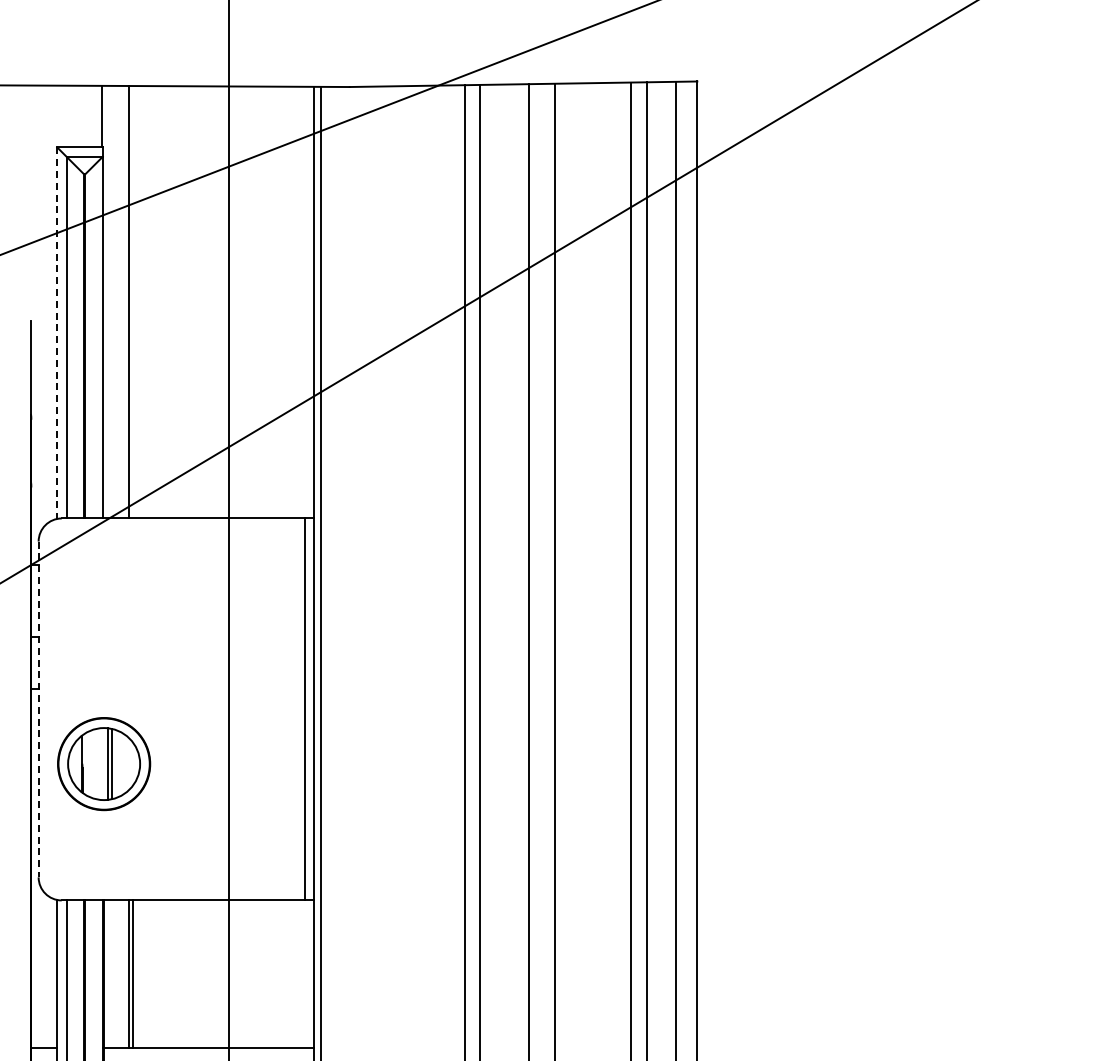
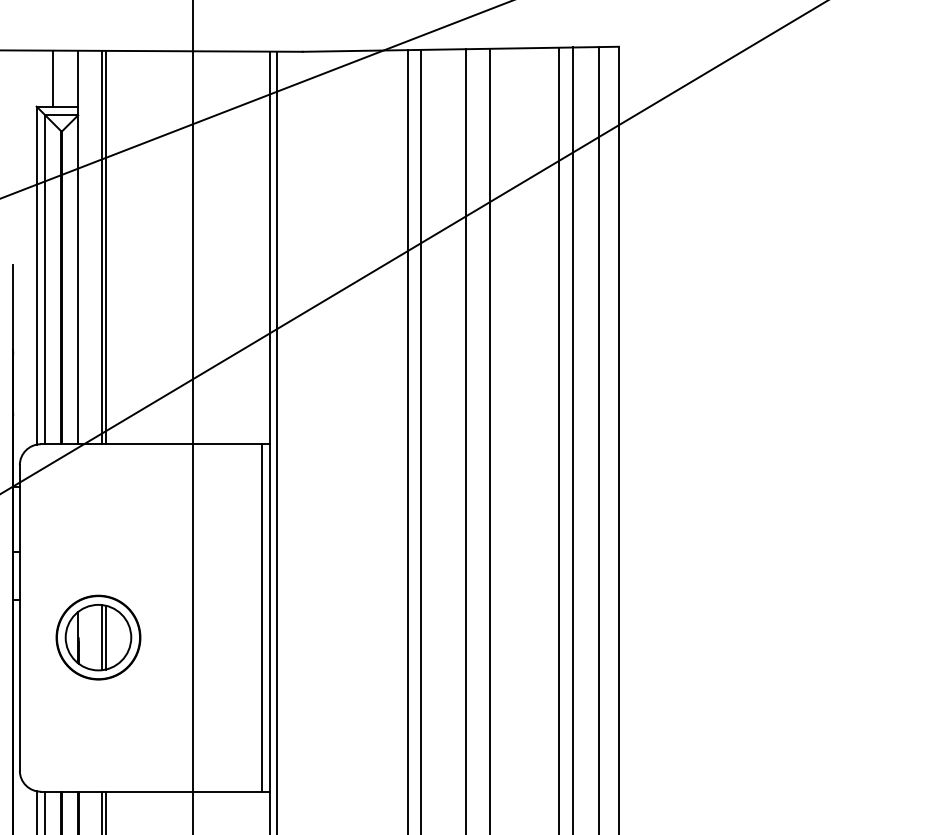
line: (74, 116) -> (52, 78), added
line: (133, 302) -> (106, 247), added
line: (57, 333) -> (36, 275), dashed -> solid
line: (38, 709) -> (19, 618), dashed -> solid
part: (104, 764) -> (98, 638), moved

